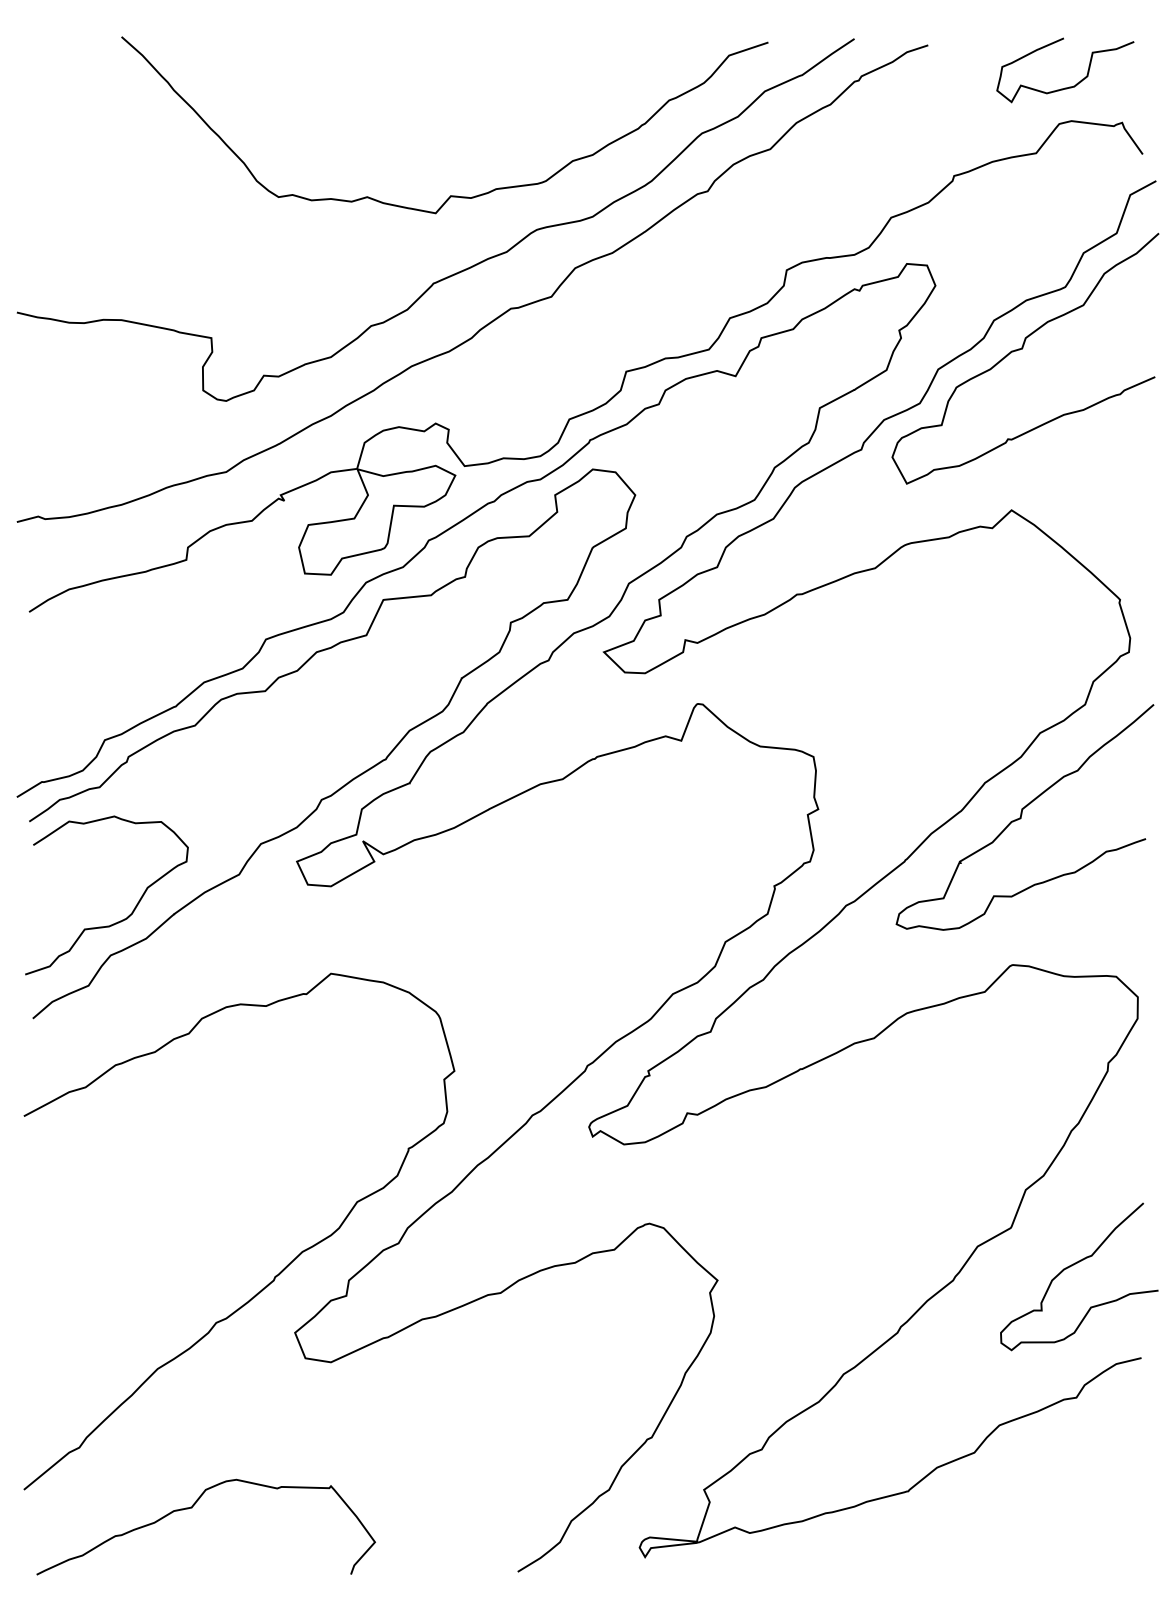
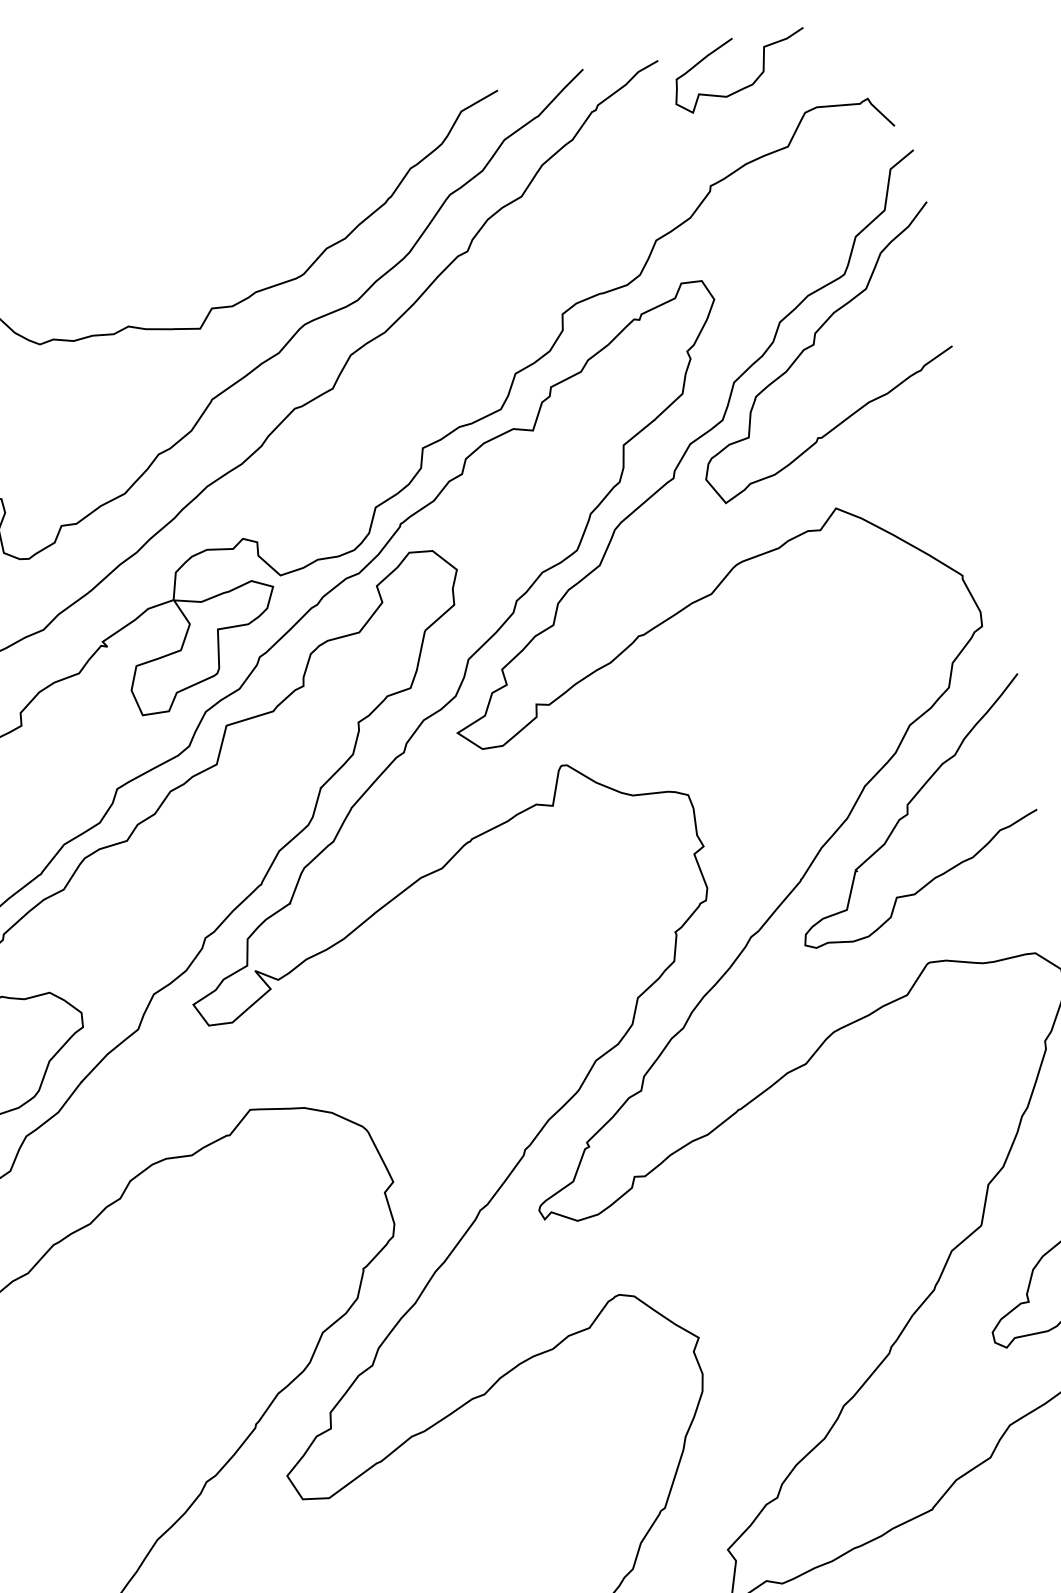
curve: (1069, 86) -> (747, 85), moved

